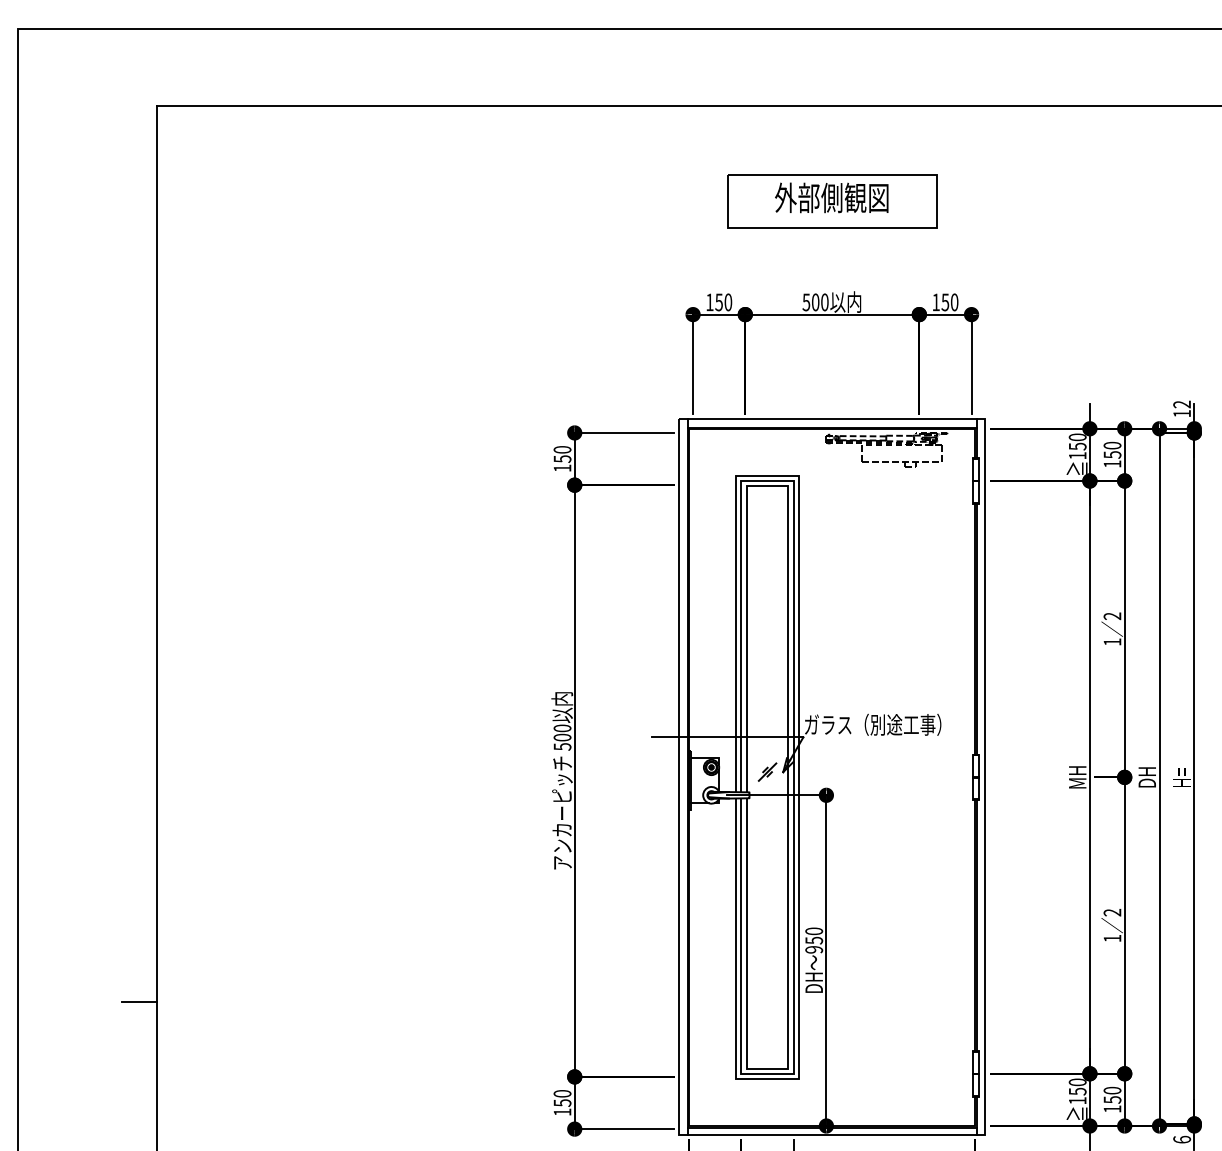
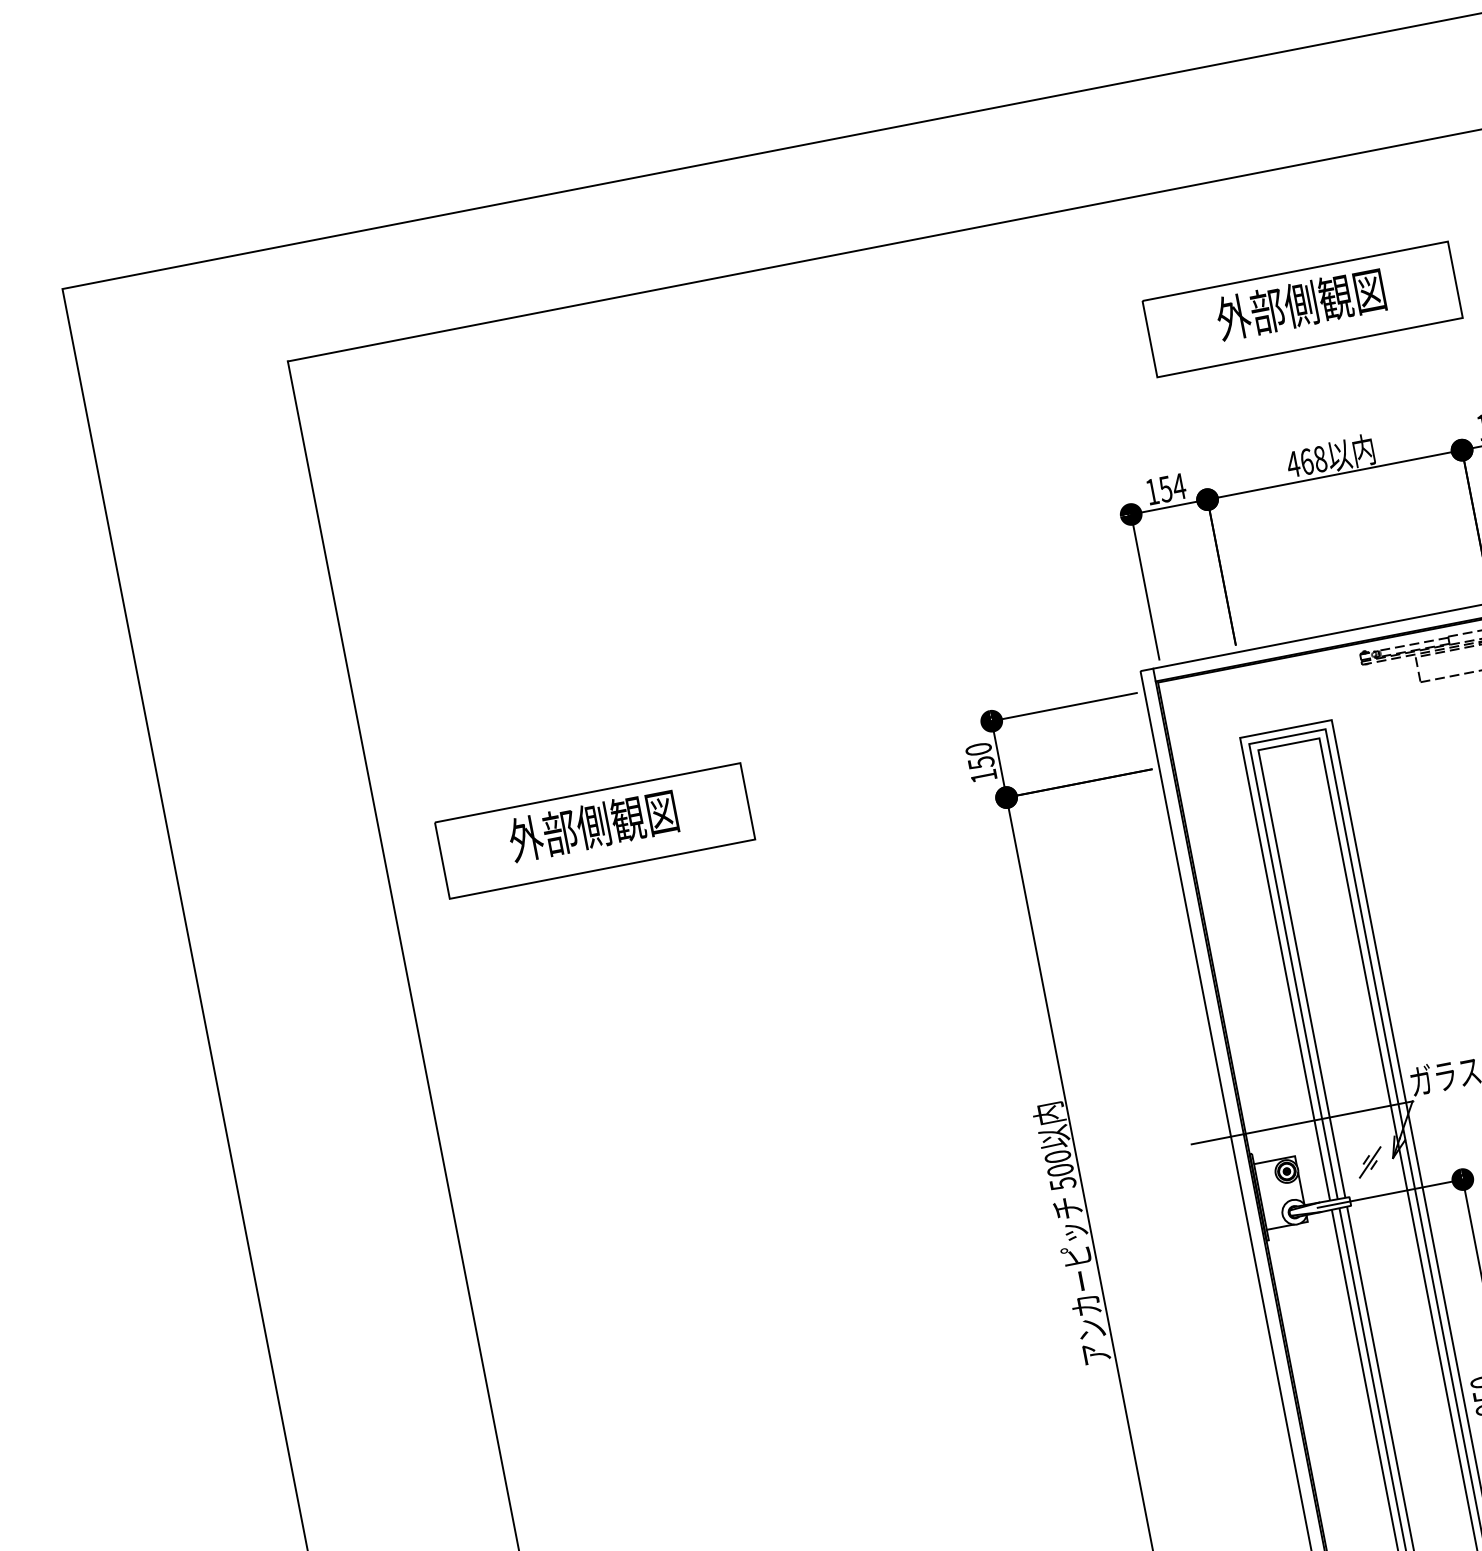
text: (728, 302) -> (1179, 486), 150 -> 154
text: (815, 302) -> (1306, 461), 500 -> 468
part: (299, 454) -> (595, 830), added

